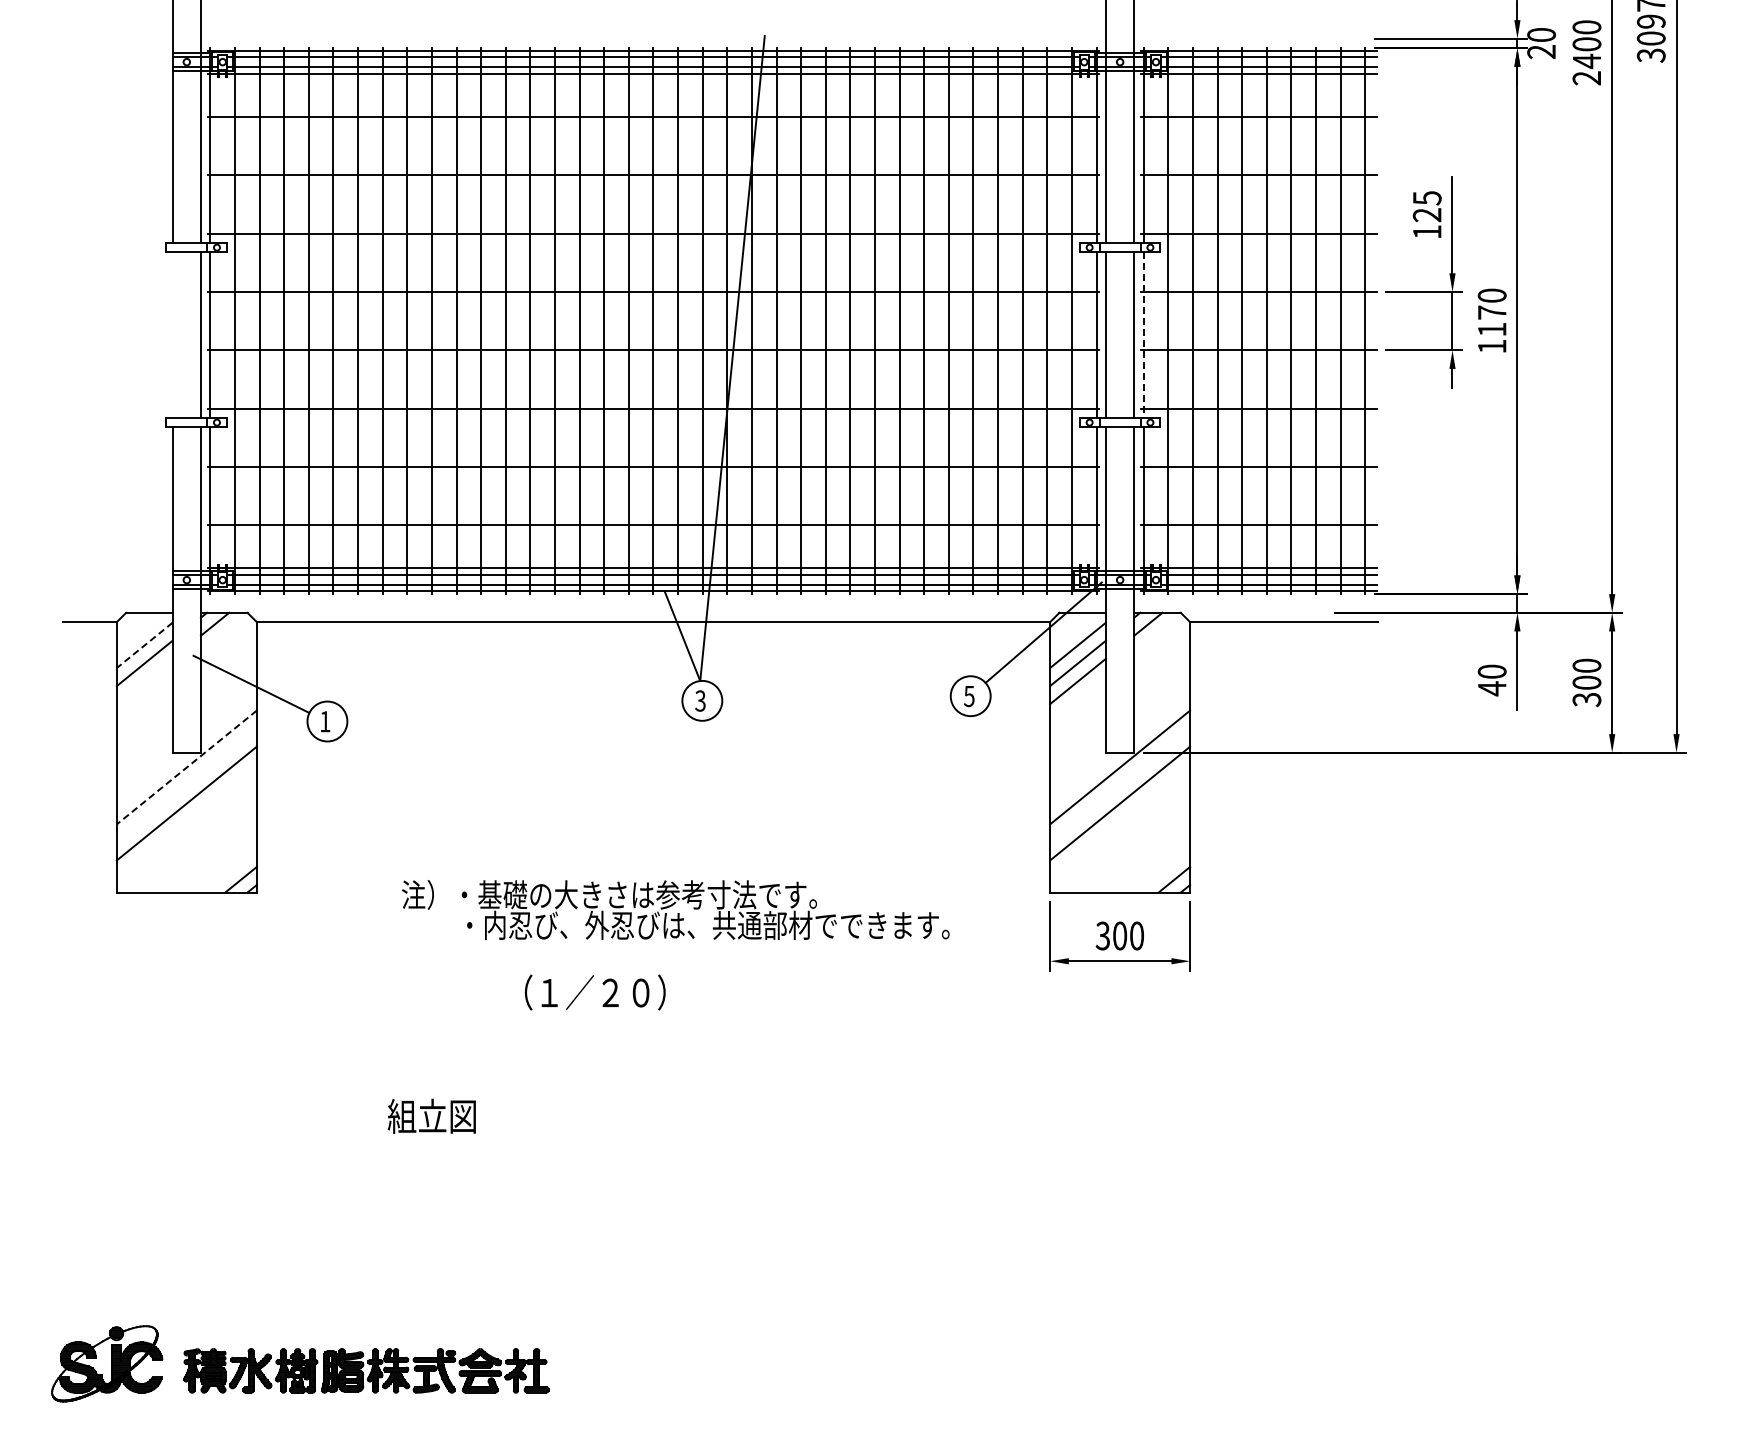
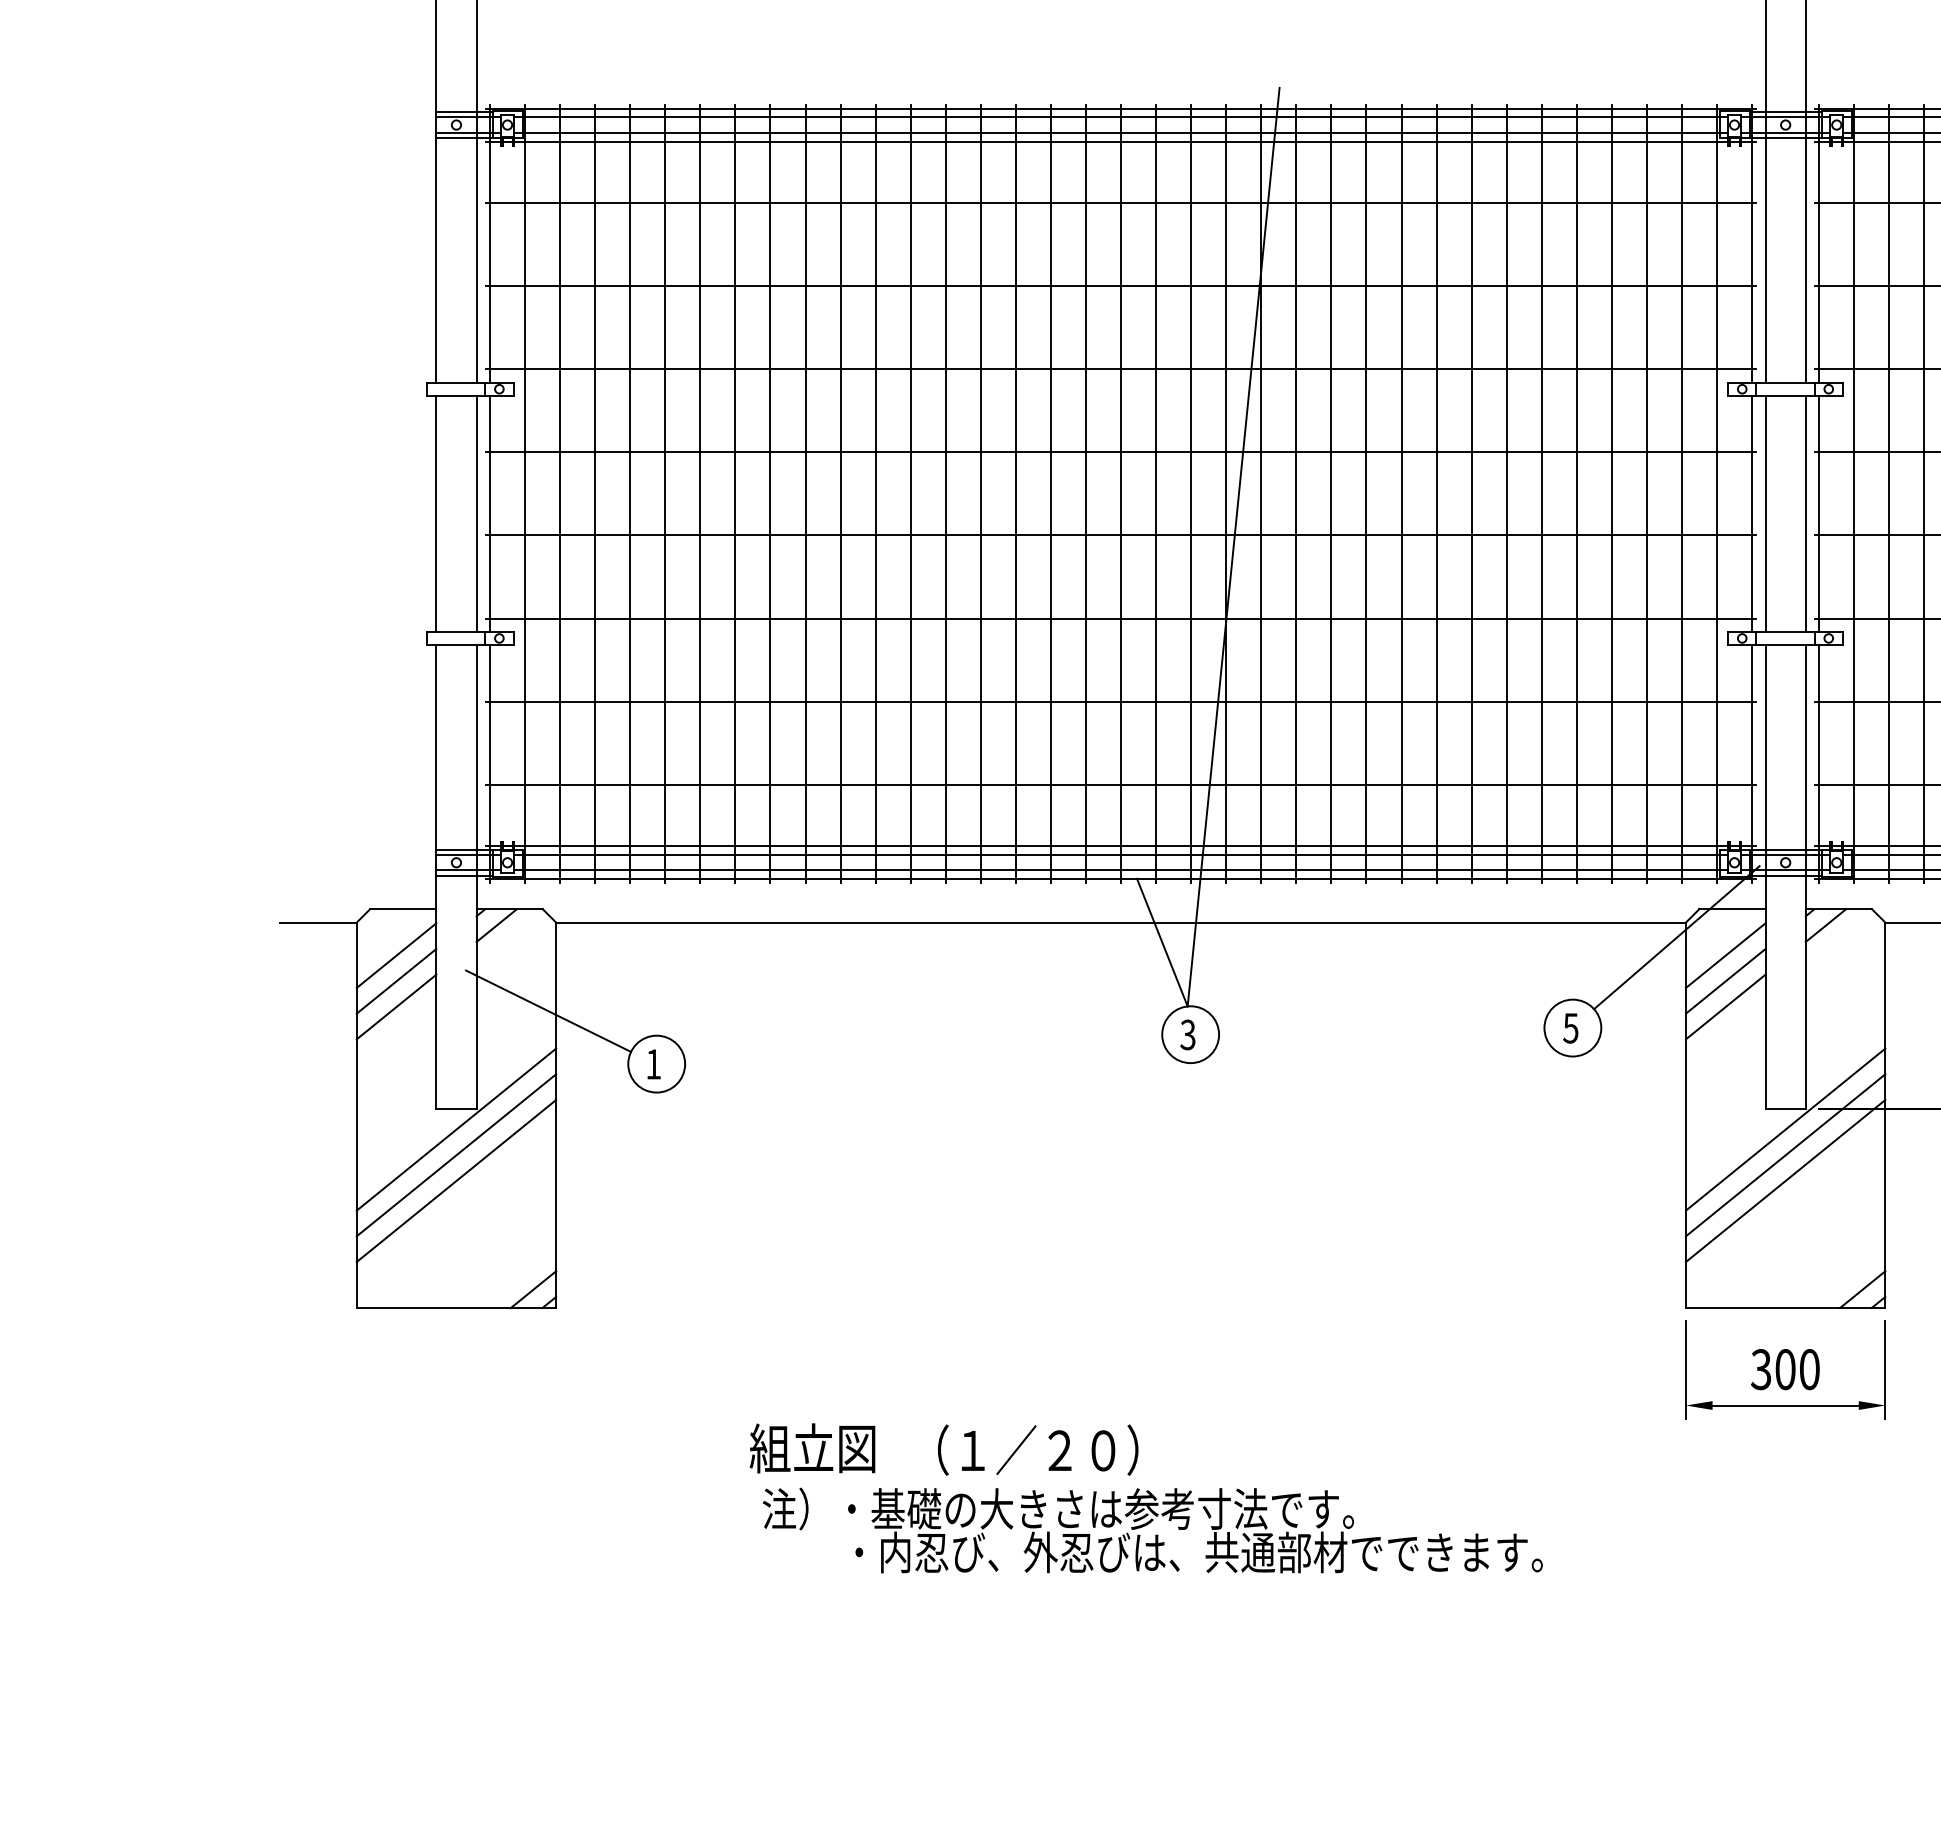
line: (172, 334) -> (436, 512), added
line: (1143, 335) -> (1818, 514), dashed -> solid
line: (144, 645) -> (396, 955), dashed -> solid
line: (144, 681) -> (396, 1007), added
line: (186, 767) -> (455, 1129), dashed -> solid
line: (186, 785) -> (455, 1155), added
line: (1120, 785) -> (1786, 1155), added
text: (675, 909) -> (1152, 1529), moved
text: (431, 1115) -> (812, 1447), moved

